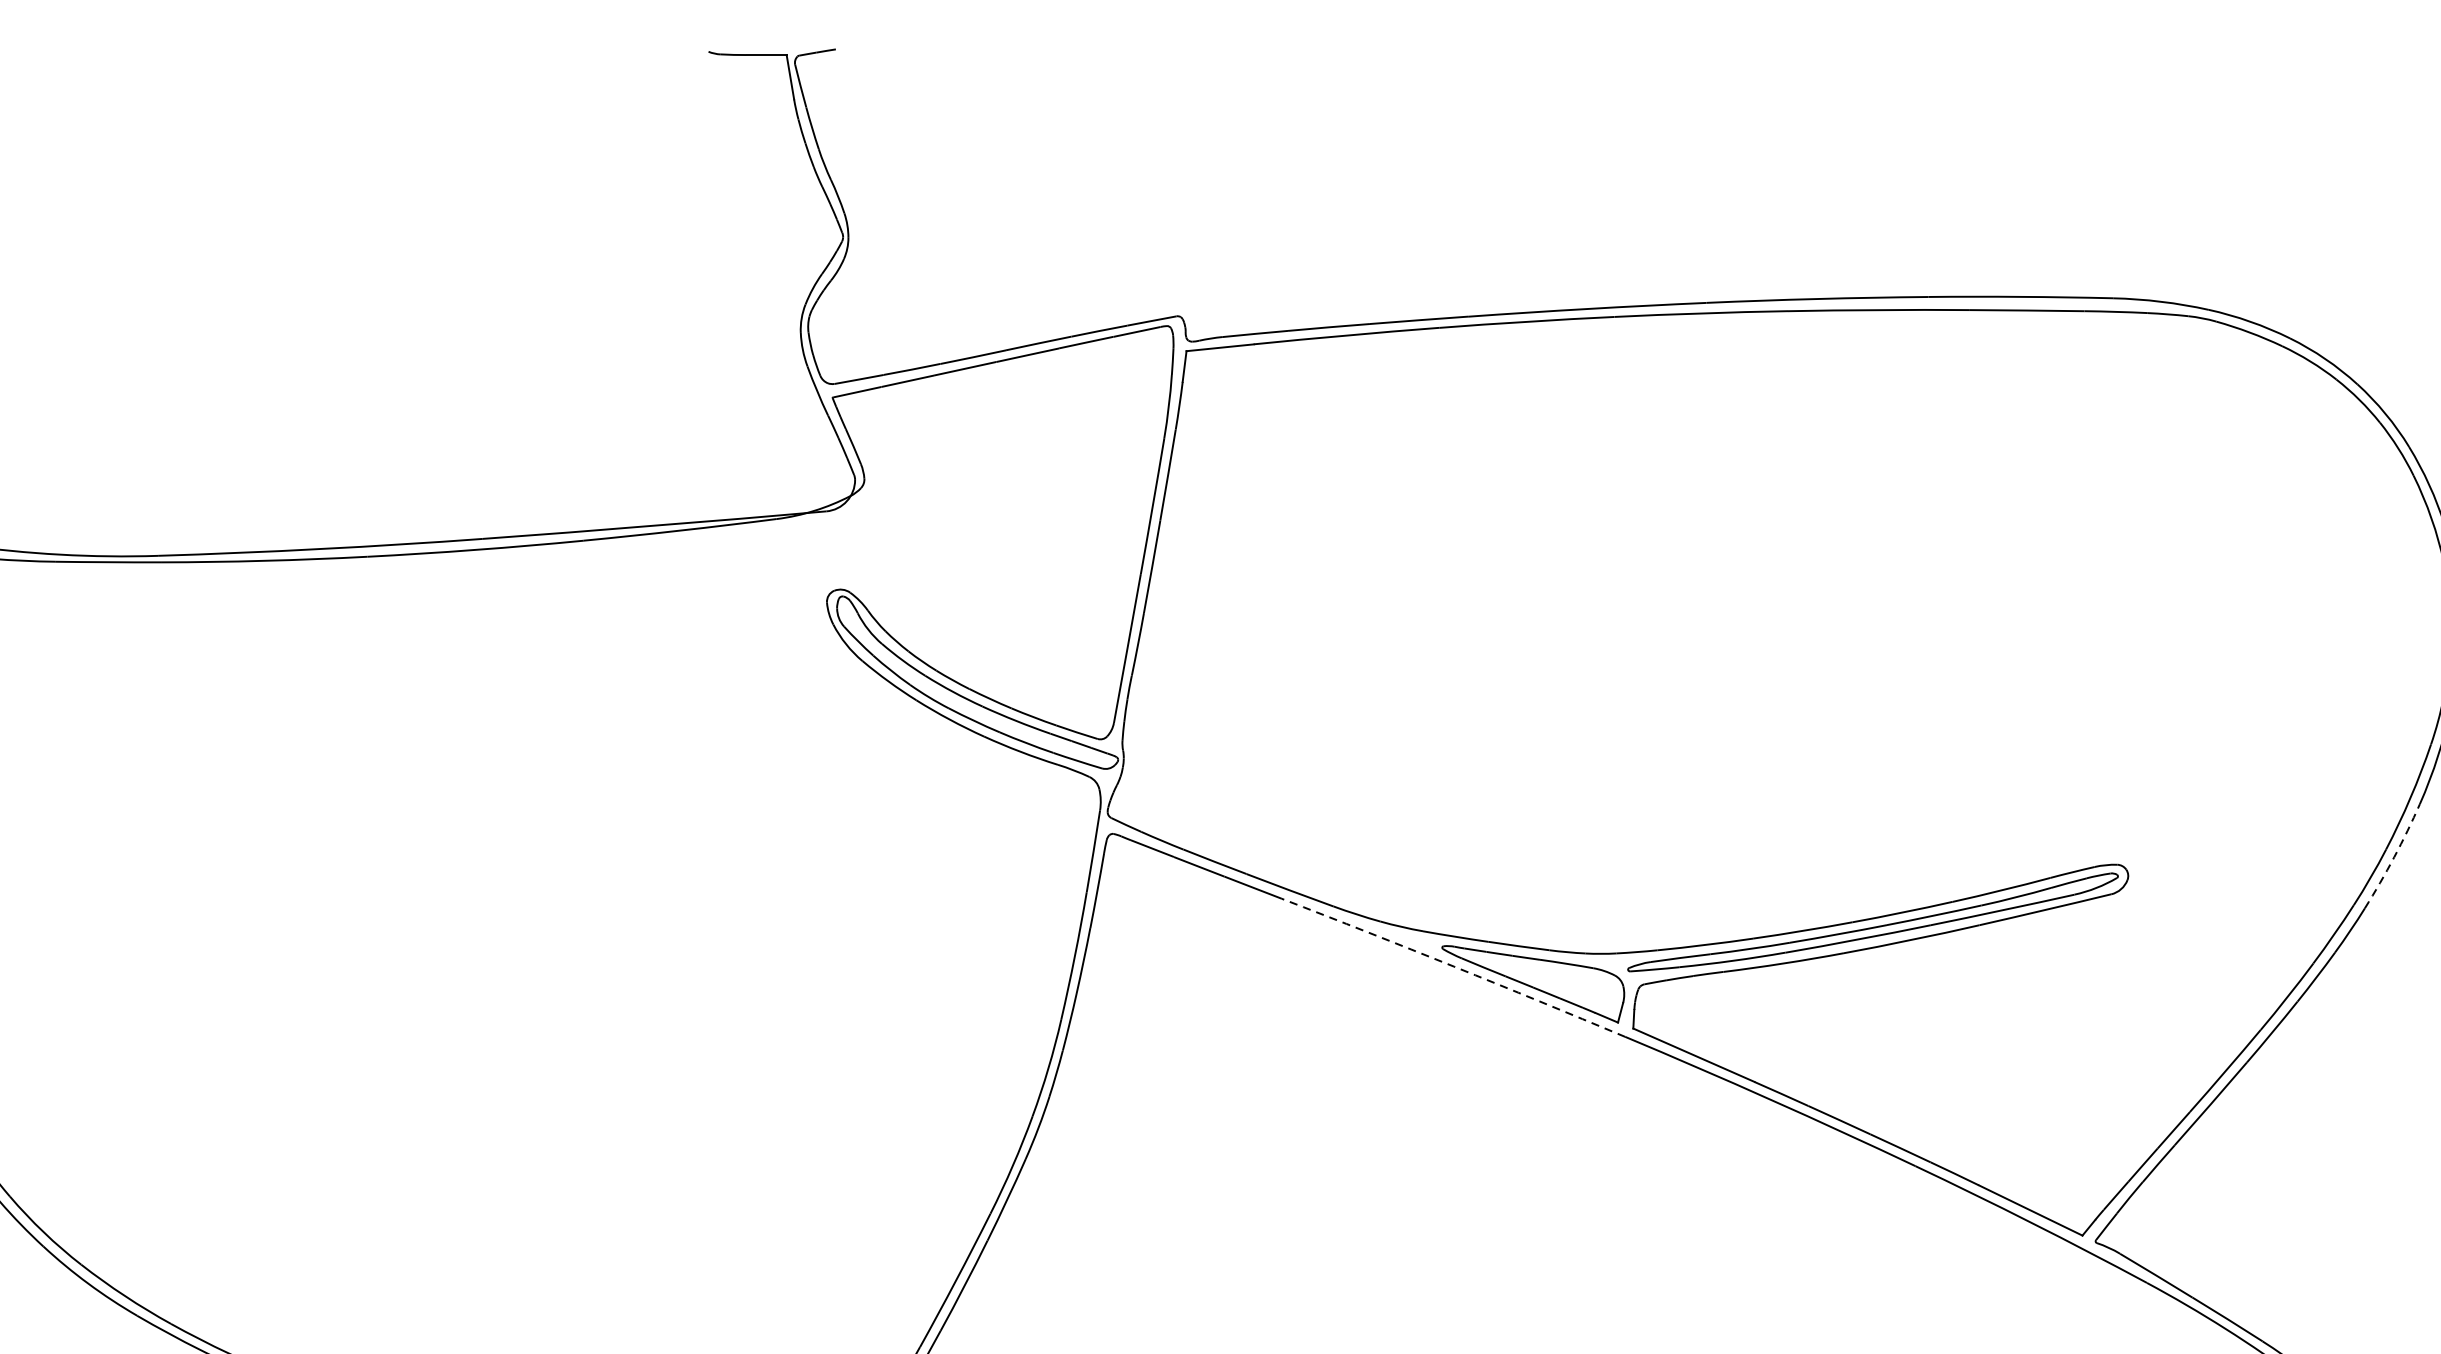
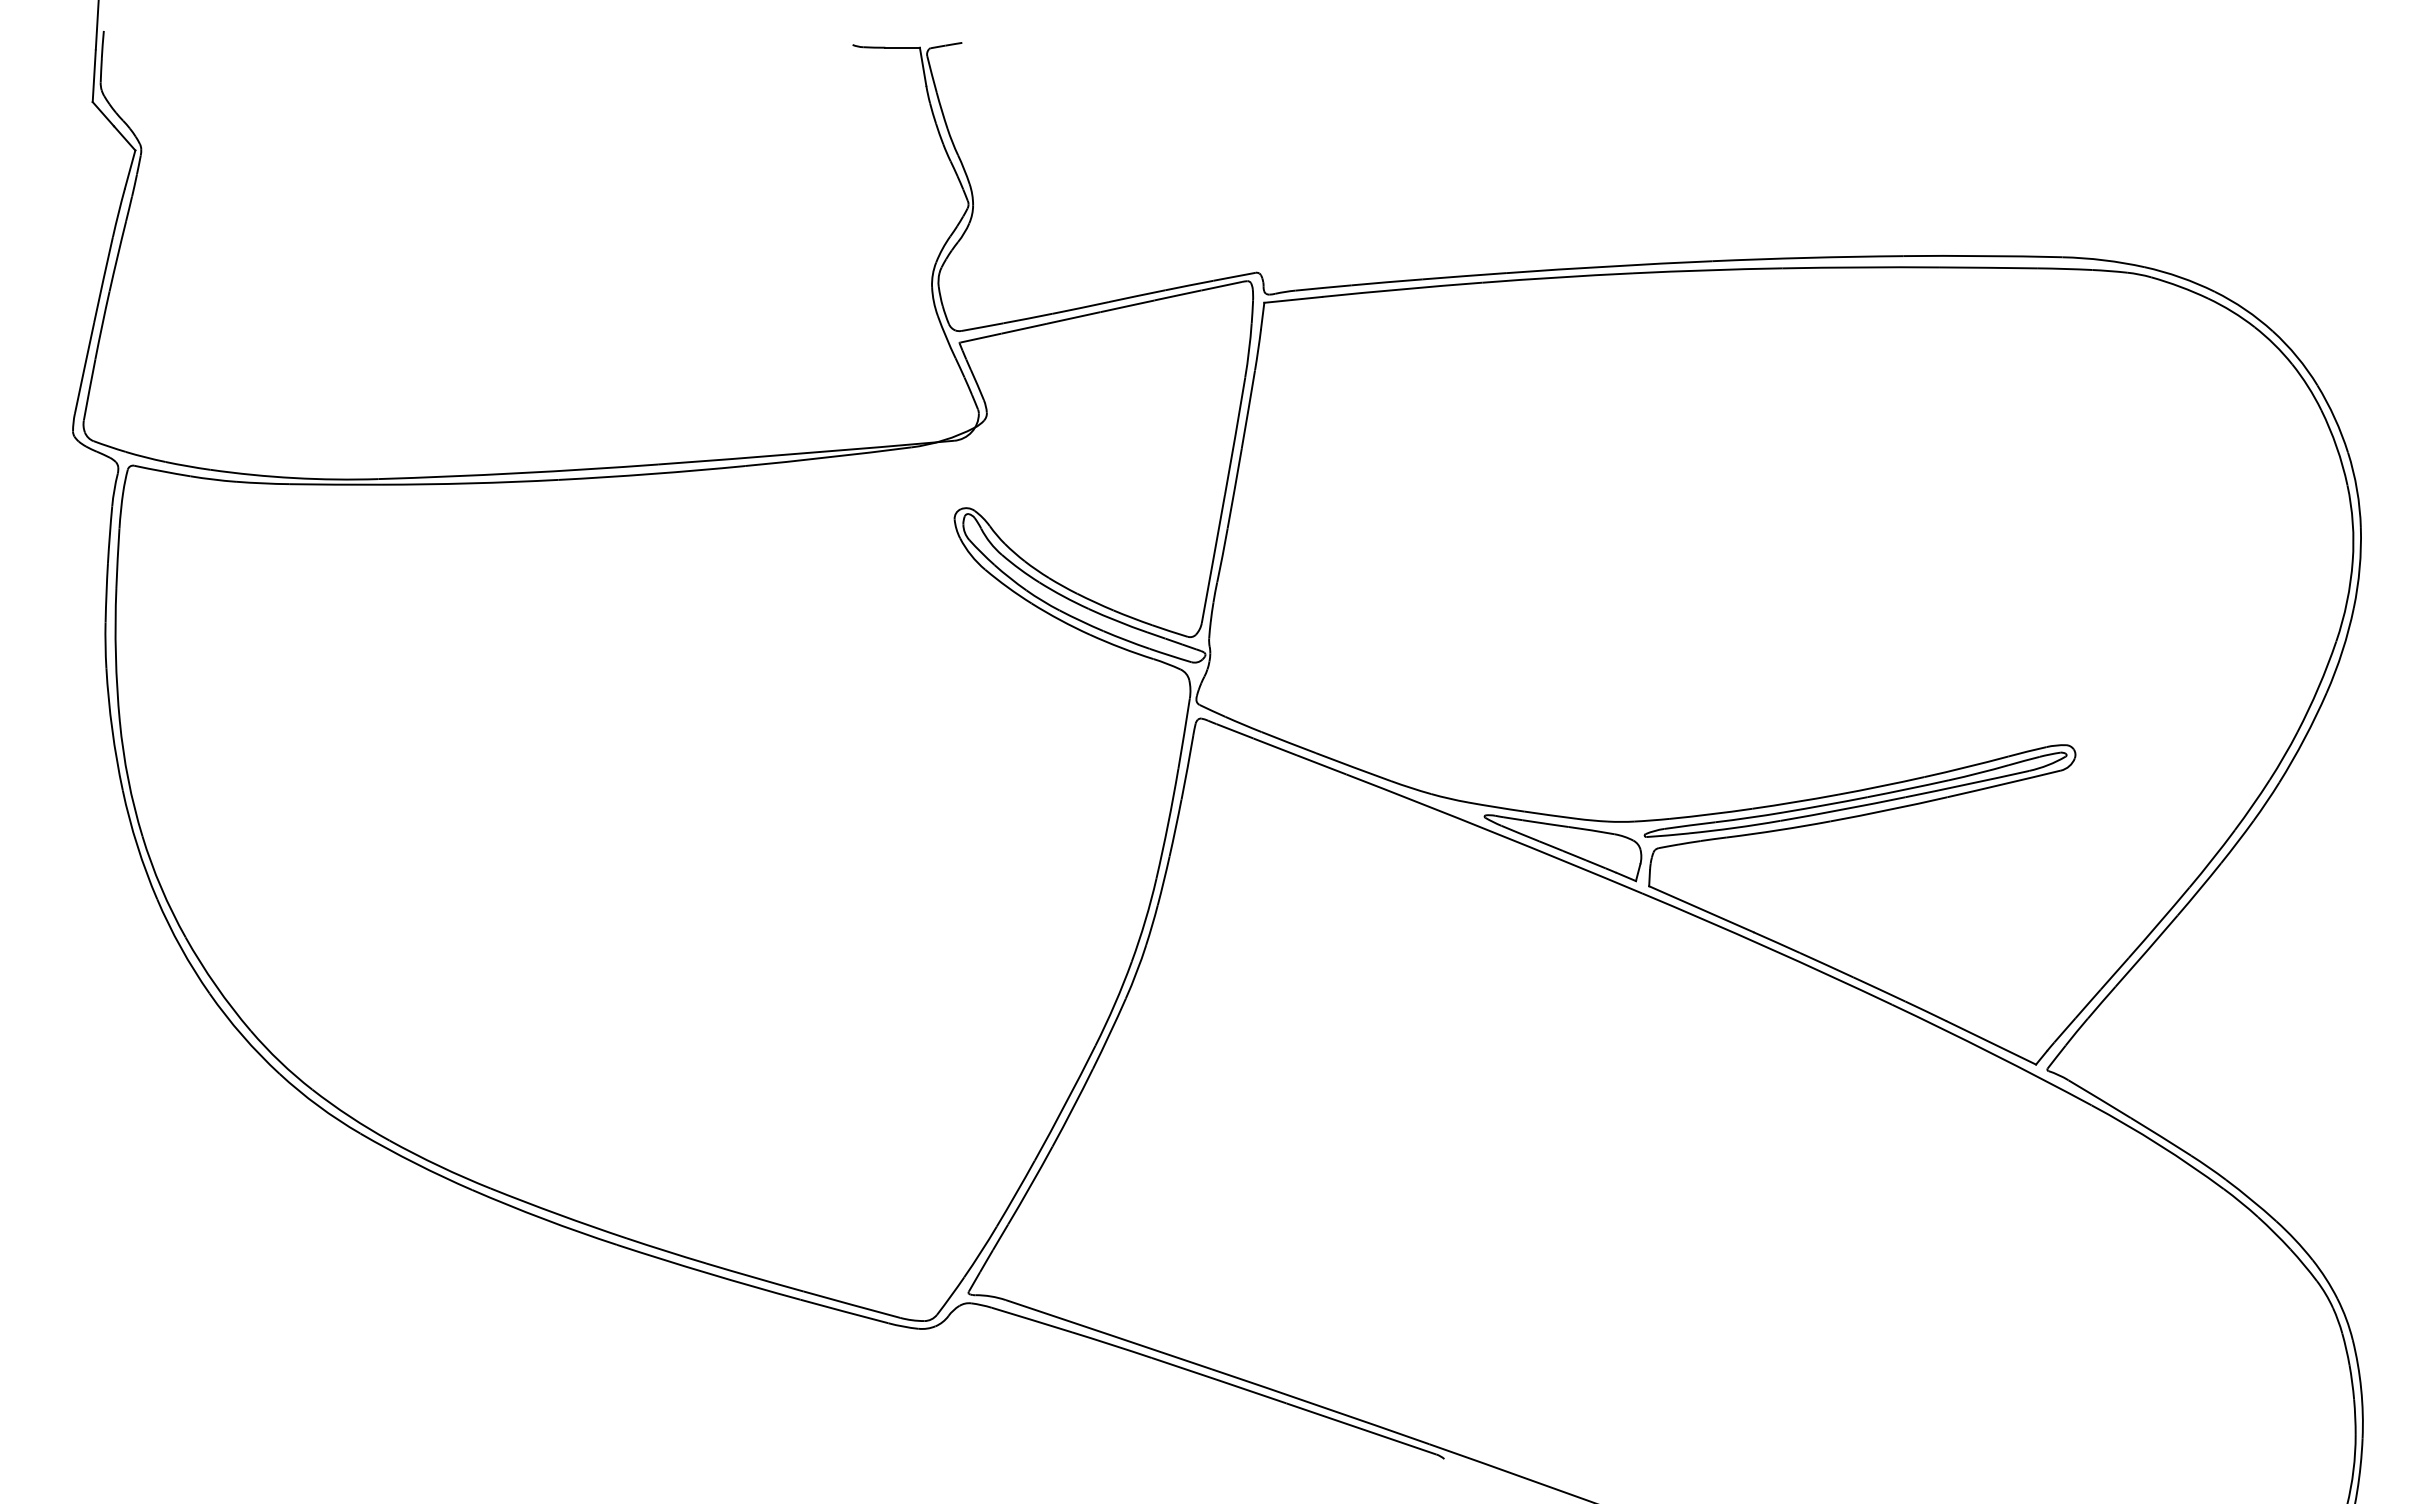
arc: (2394, 857) -> (2304, 738), dashed -> solid
arc: (1453, 966) -> (1494, 832), dashed -> solid

